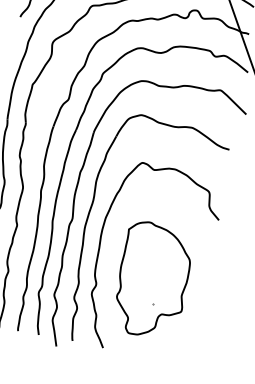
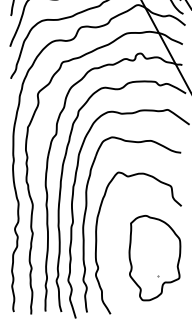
part: (152, 280) -> (154, 258), moved

